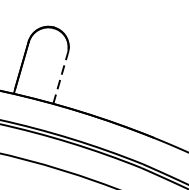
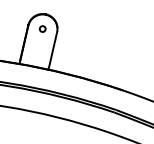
circle: (48, 46) -> (42, 28), added
line: (60, 77) -> (52, 50), dashed -> solid

